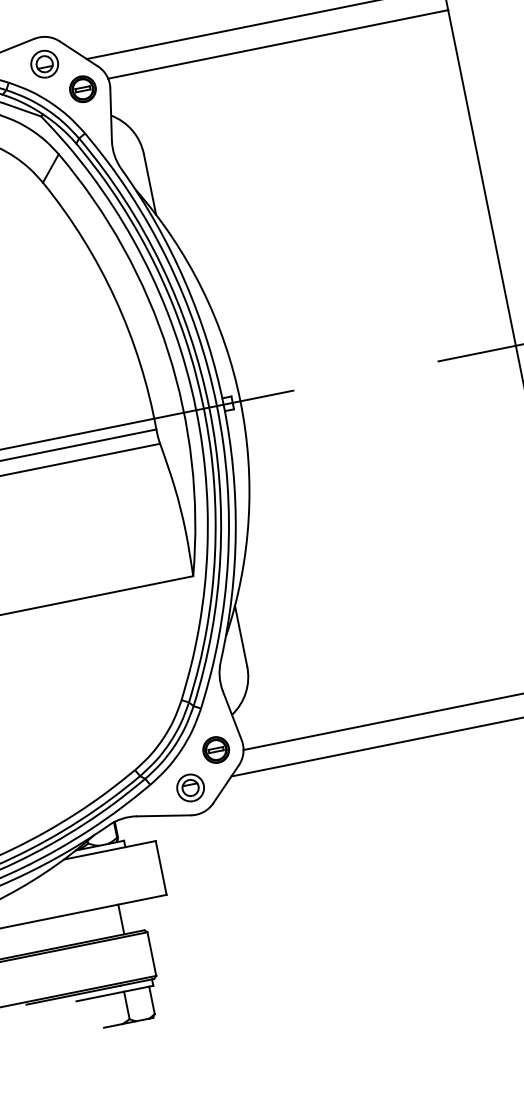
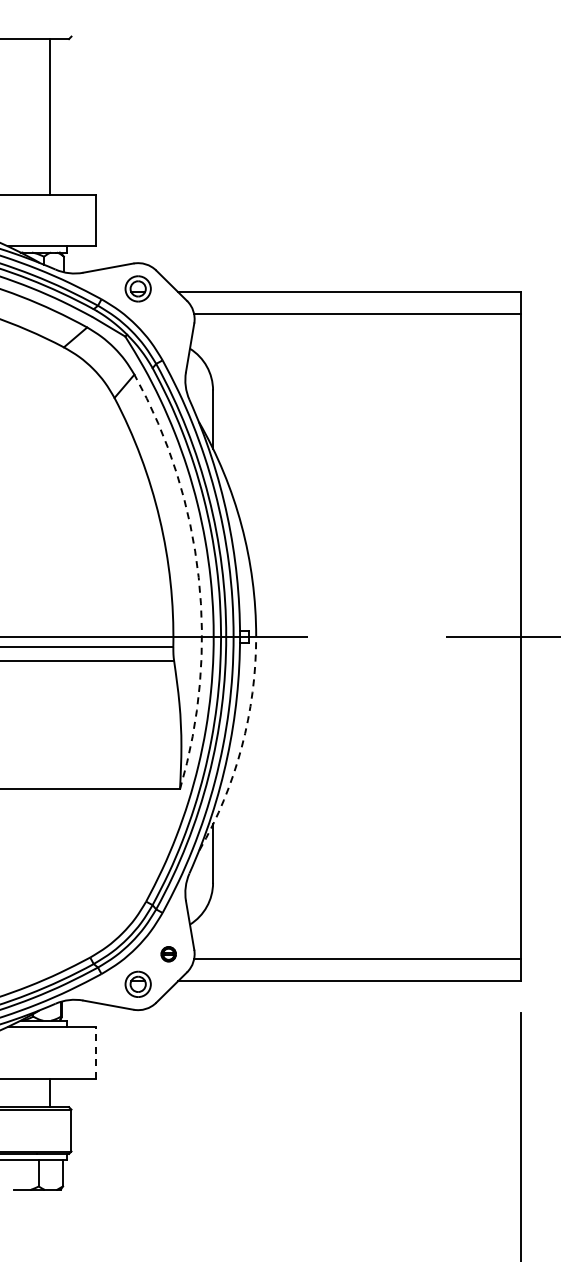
part: (82, 89) -> (168, 319), removed
arc: (168, 351) -> (198, 577), solid -> dashed
arc: (248, 519) -> (241, 747), solid -> dashed
part: (215, 750) -> (168, 954), size x0.6
line: (161, 867) -> (96, 1052), solid -> dashed

